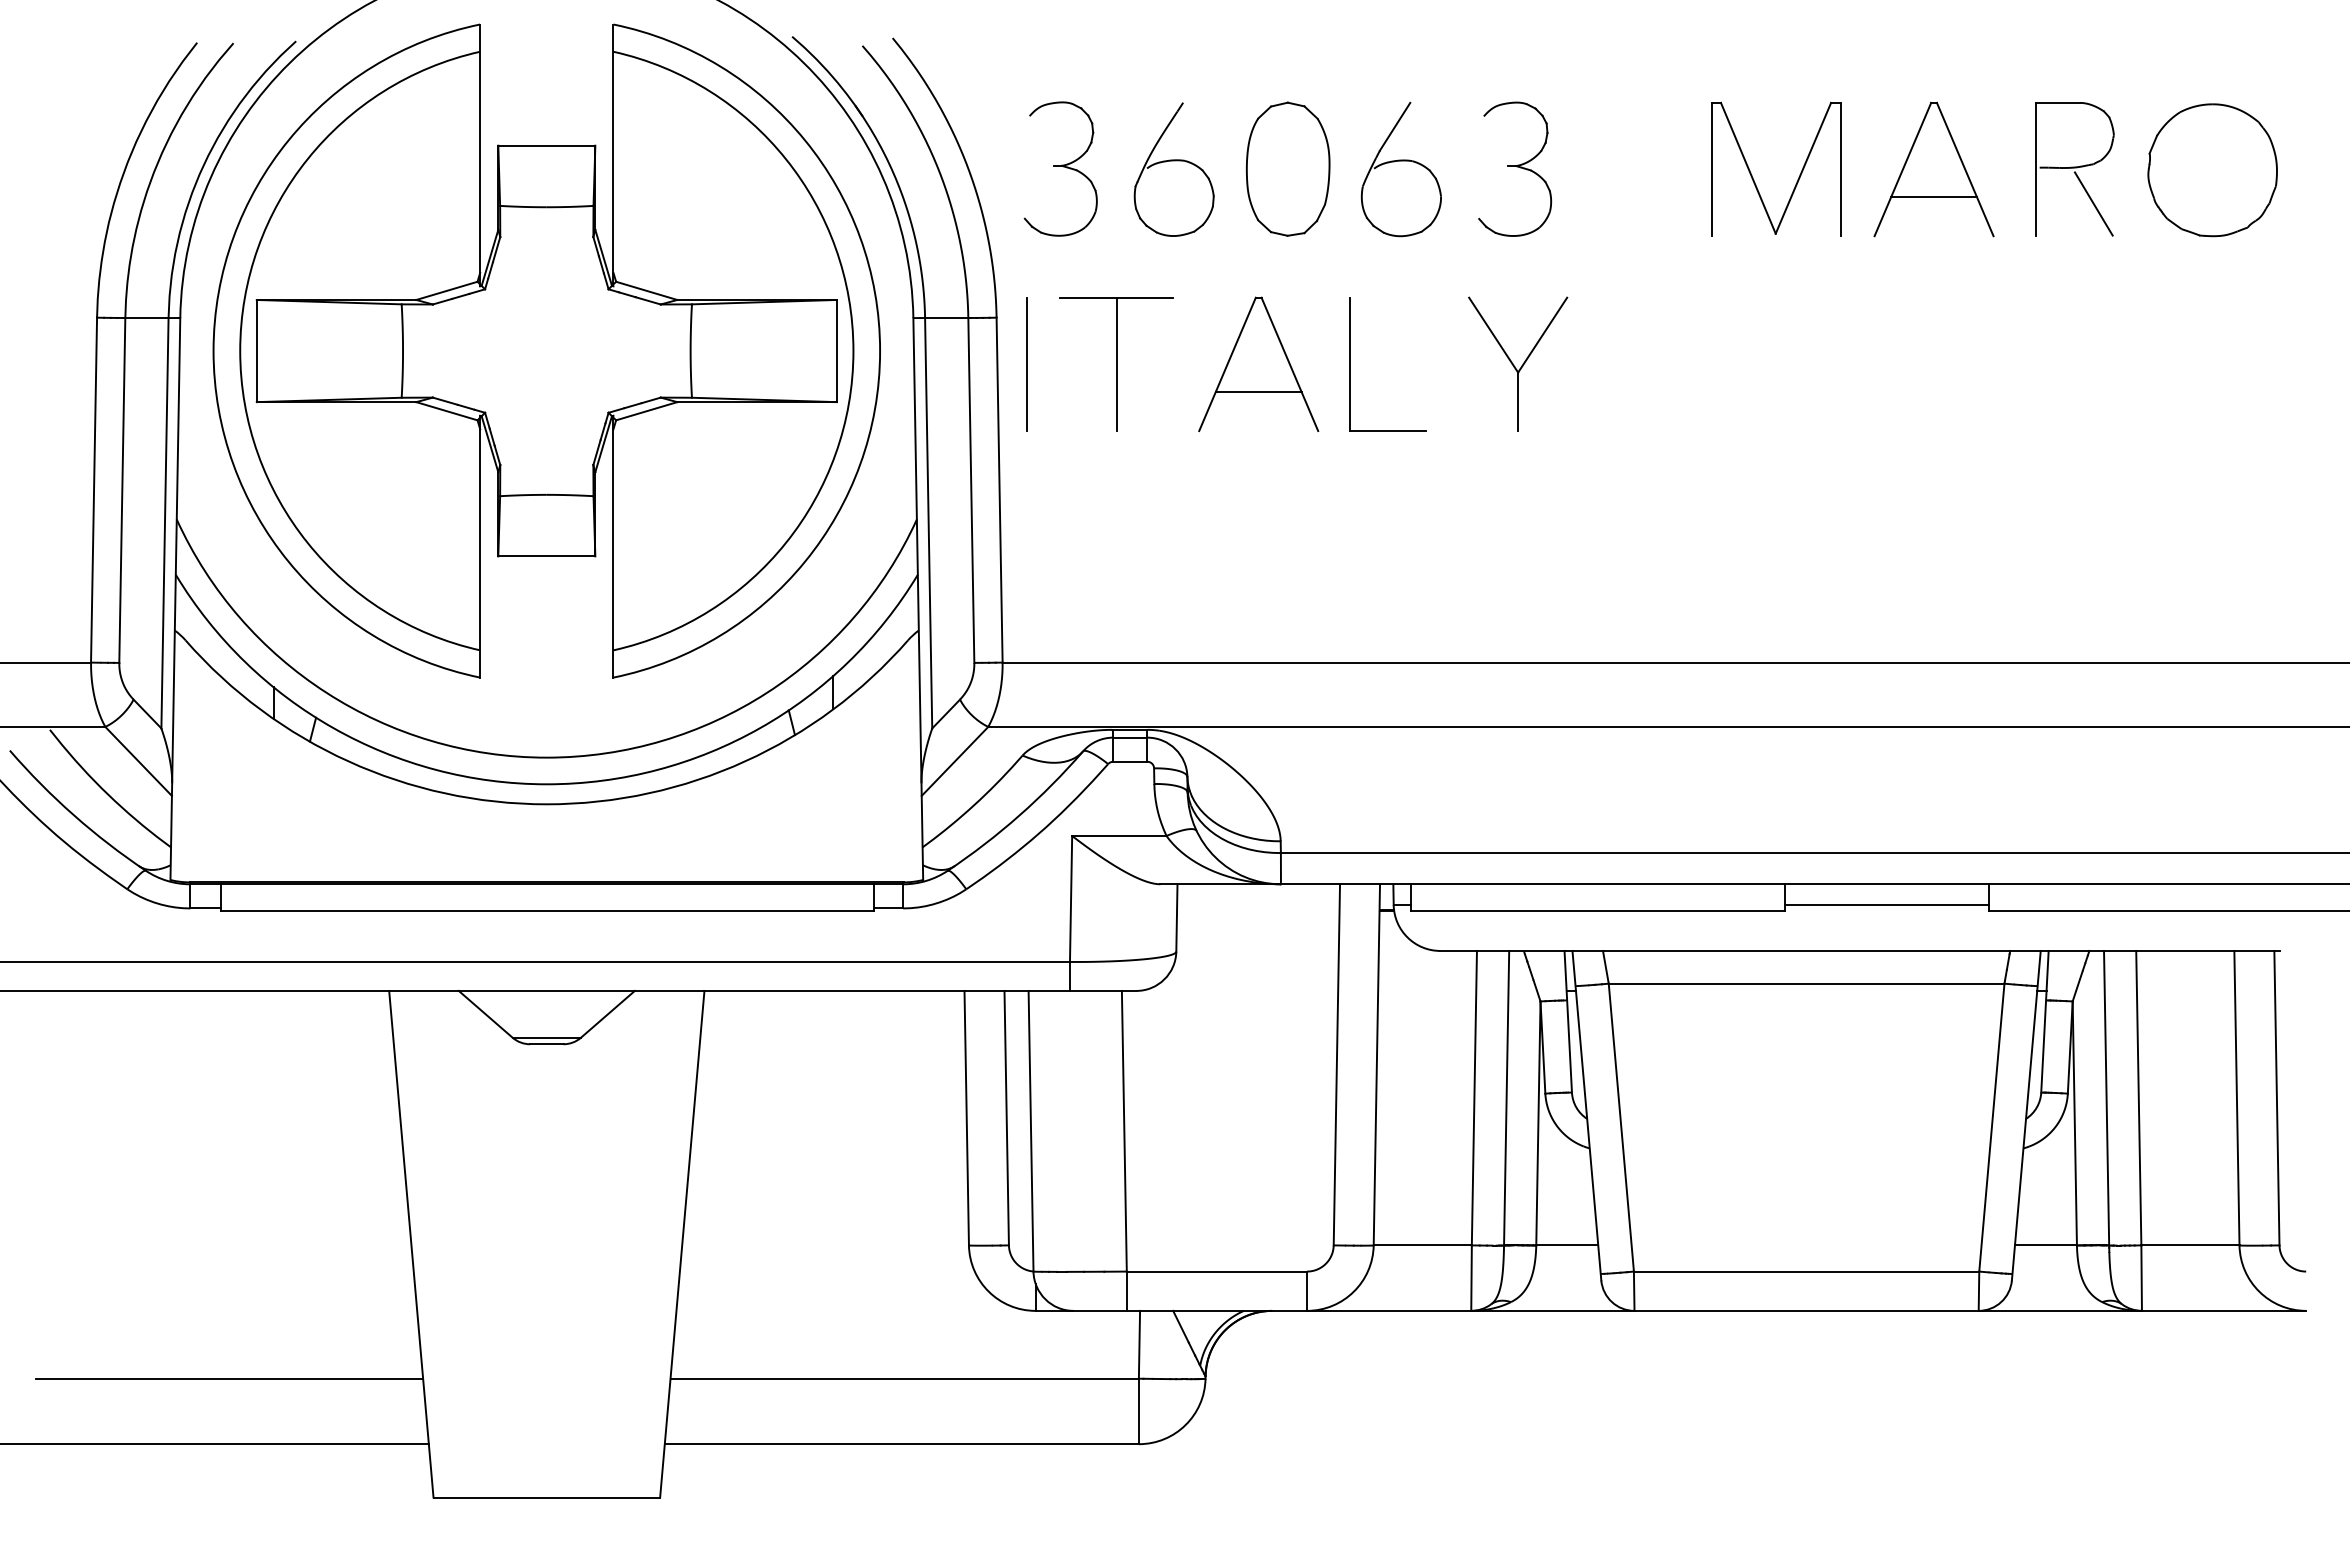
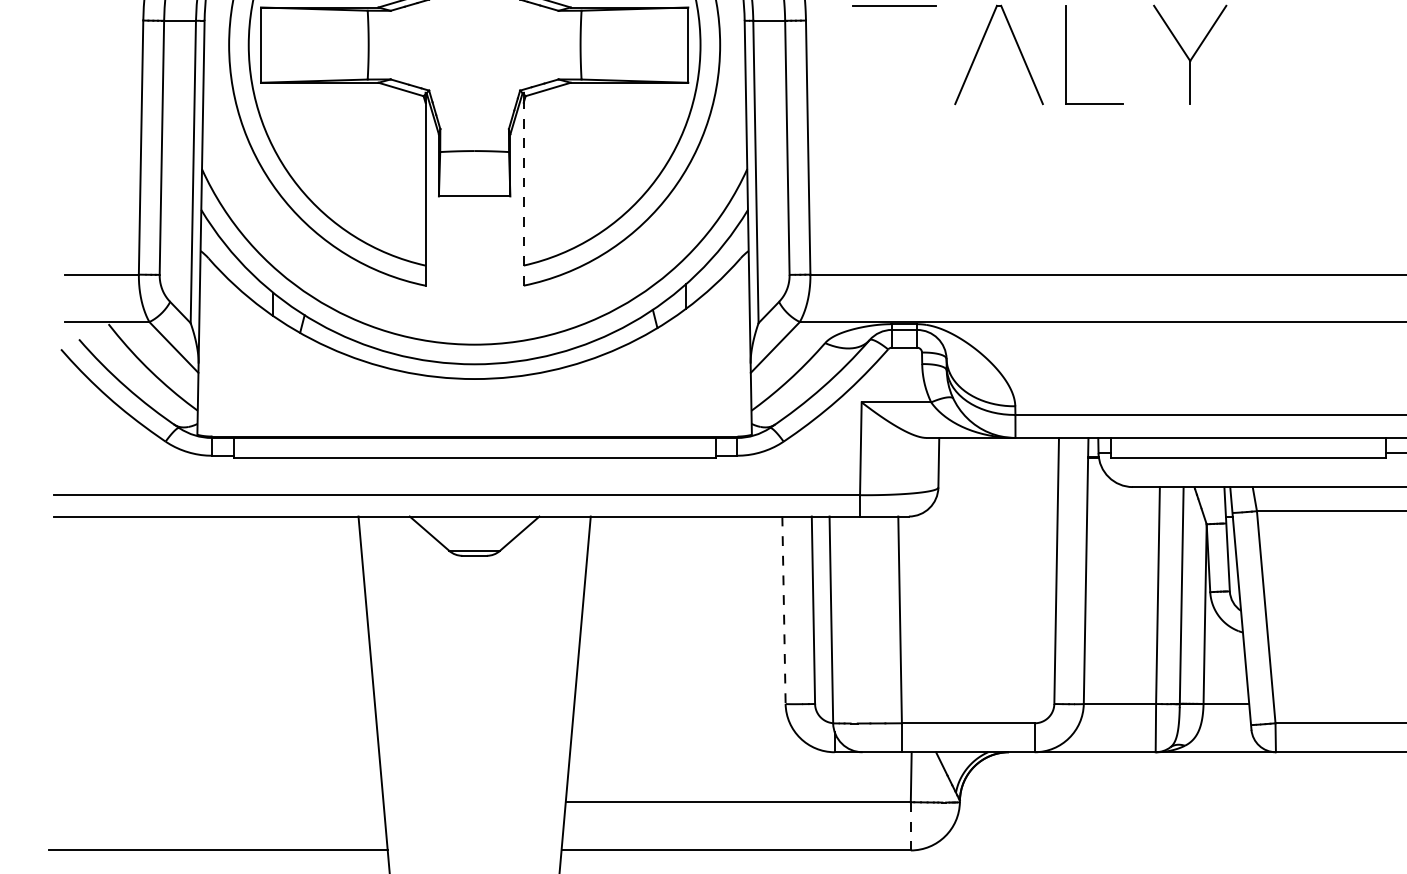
line: (1026, 364) -> (828, 55), removed
line: (1117, 364) -> (895, 55), removed
line: (1258, 392) -> (998, 75), removed
line: (613, 552) -> (523, 193), solid -> dashed
line: (966, 1118) -> (783, 610), solid -> dashed
line: (229, 1378) -> (240, 802), removed
line: (1138, 1411) -> (910, 826), solid -> dashed

